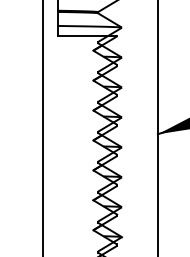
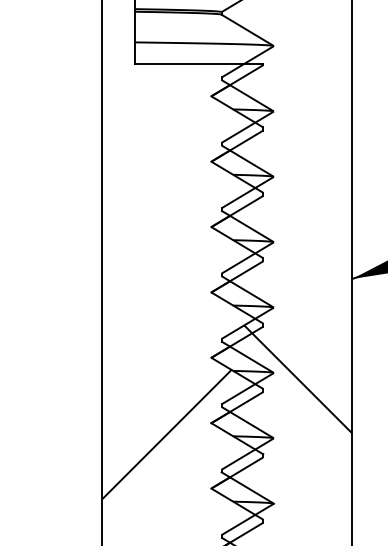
hatch: (132, 180) -> (296, 379), added
hatch: (72, 205) -> (165, 434), added

